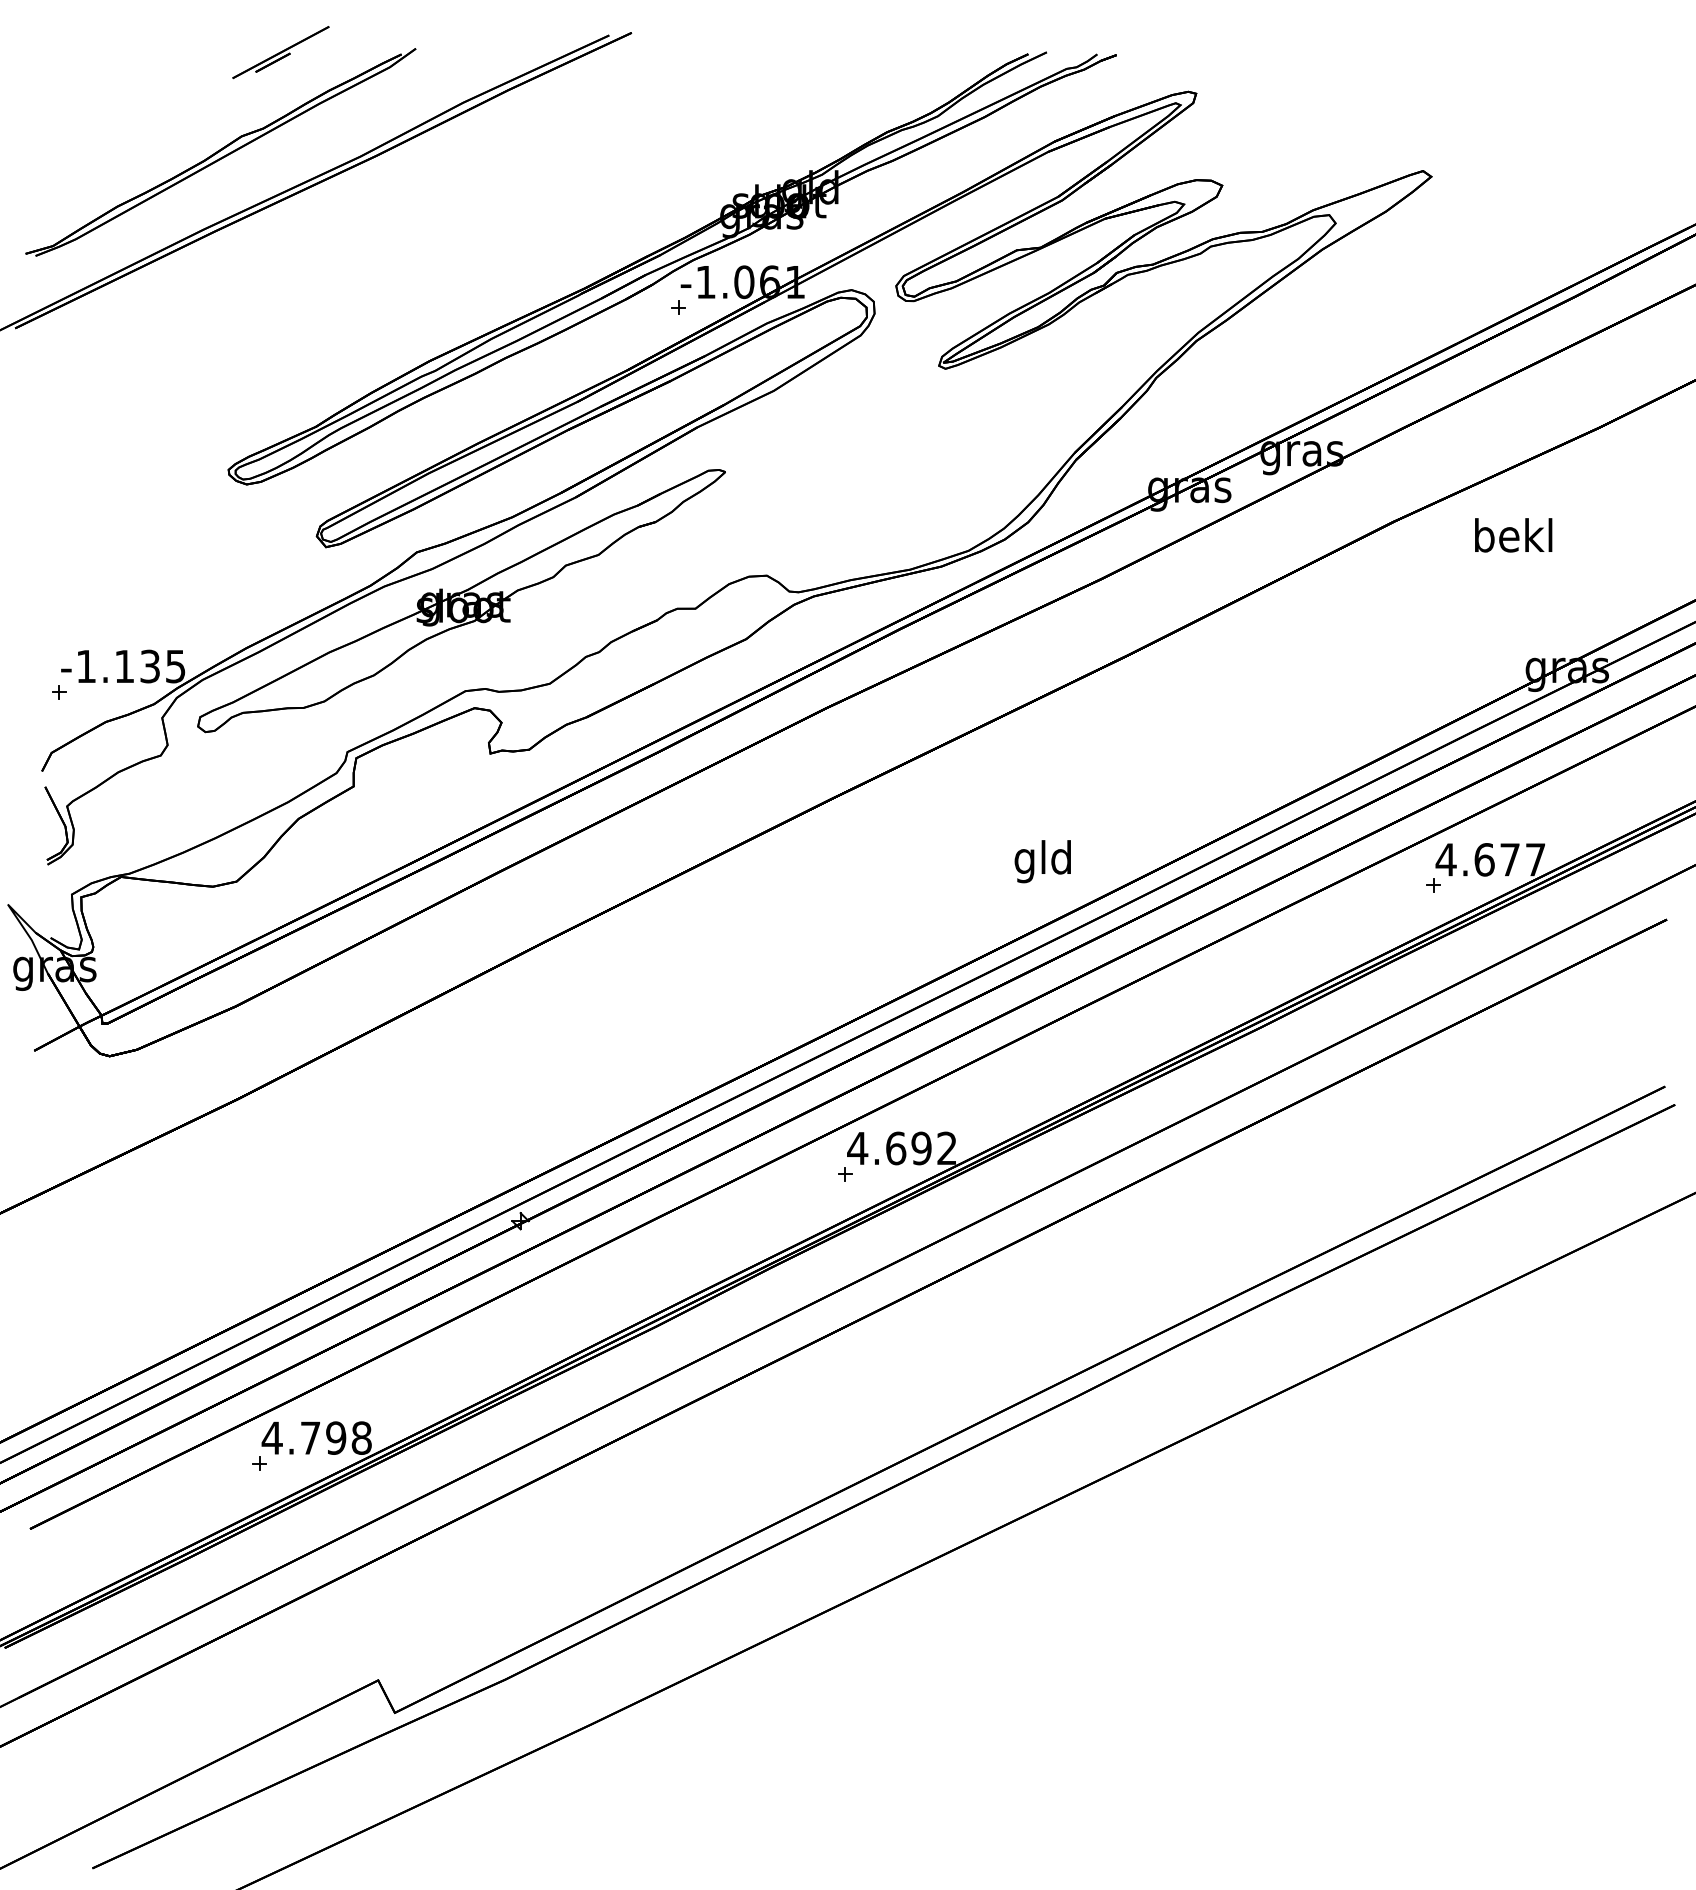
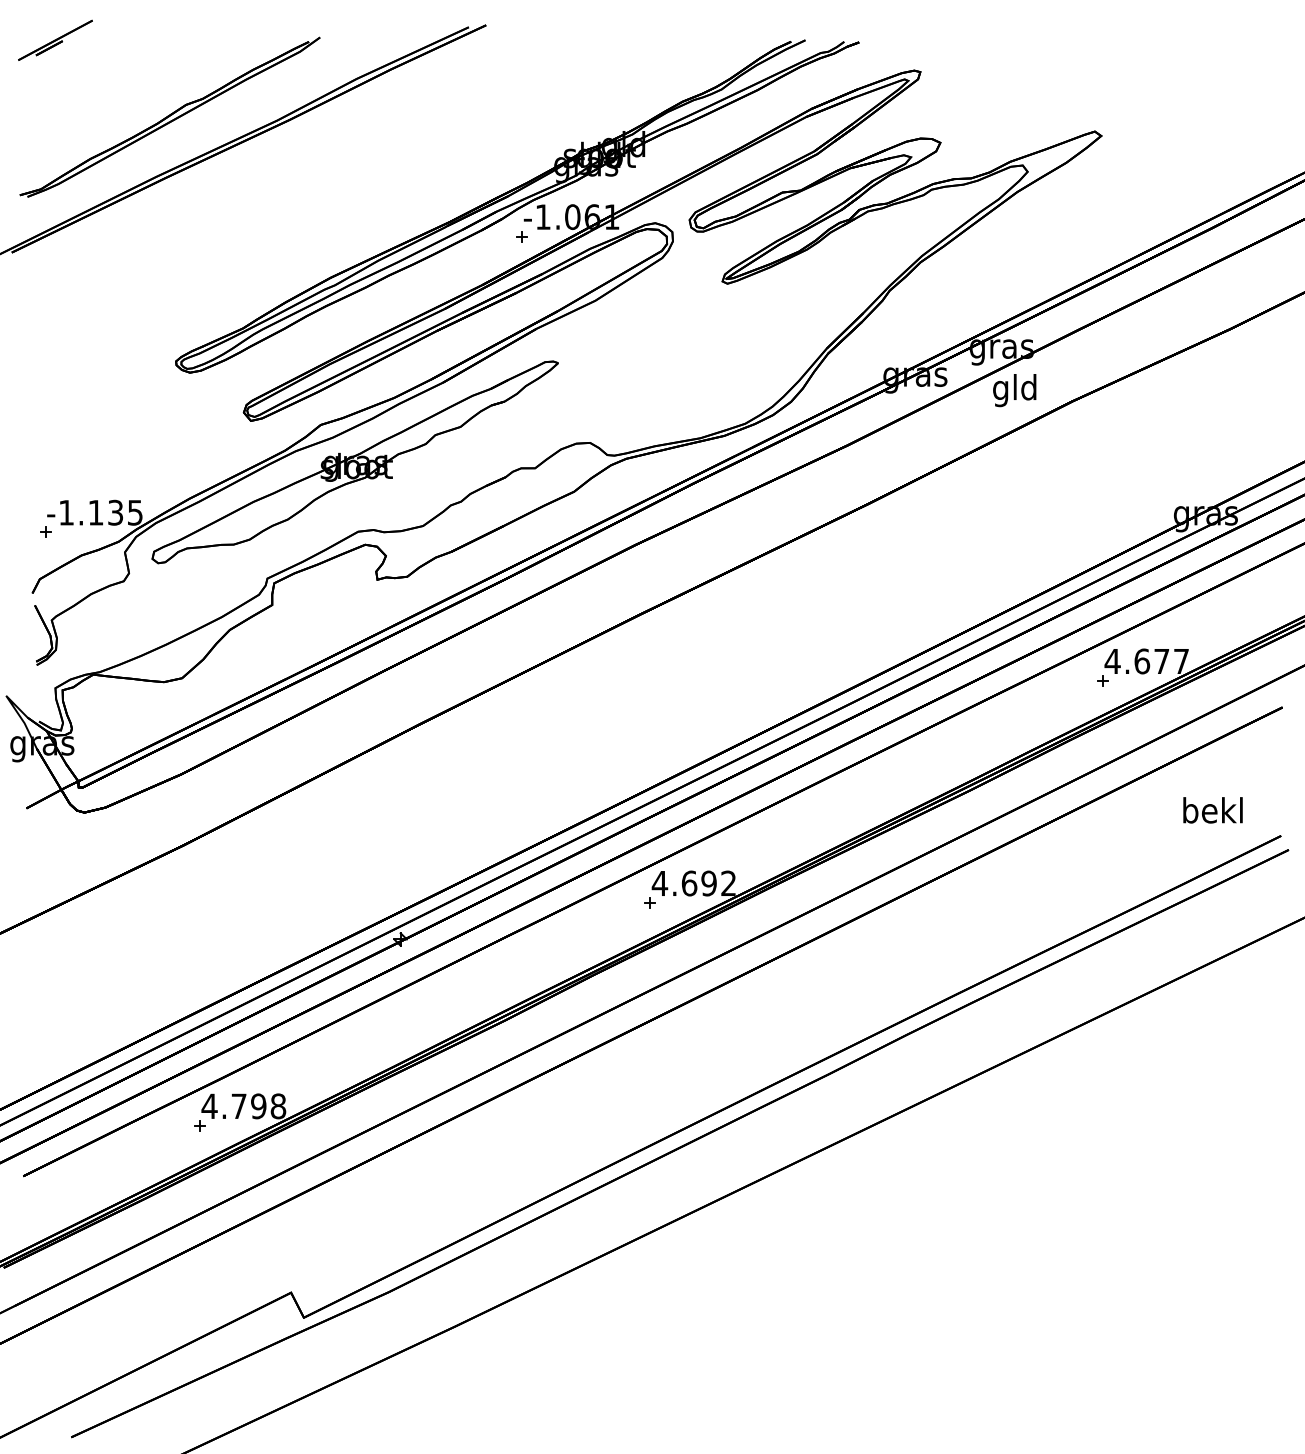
part: (280, 52) -> (55, 40), moved
text: (1513, 535) -> (1212, 810), moved
text: (1042, 861) -> (1014, 390), moved

